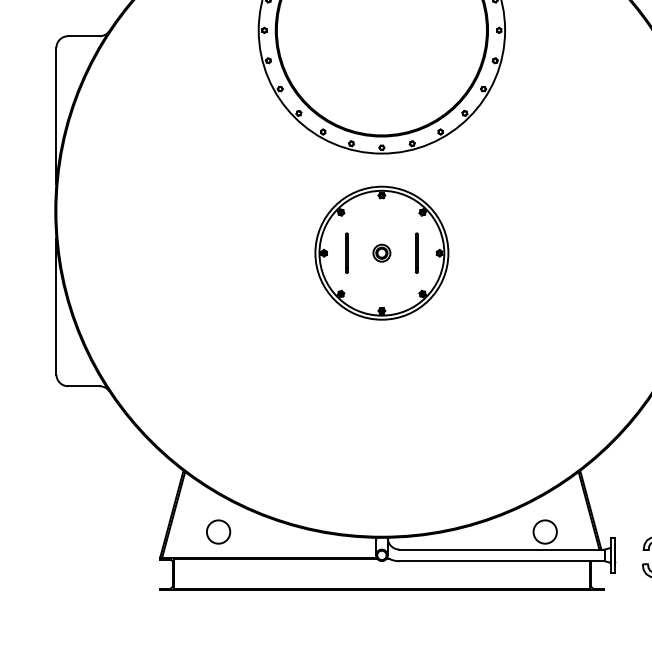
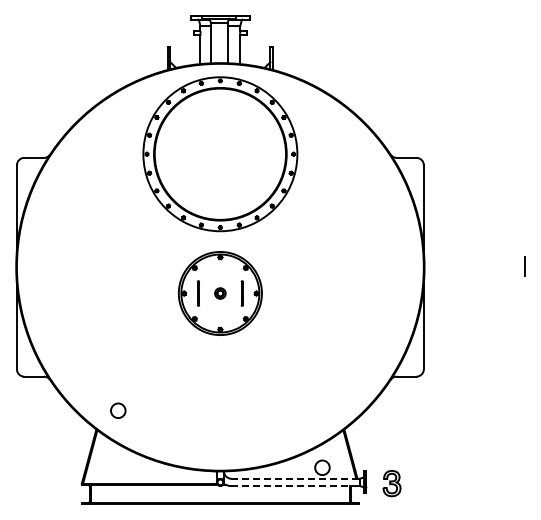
circle: (218, 531) -> (118, 410), moved
line: (502, 549) -> (295, 478), solid -> dashed
line: (502, 561) -> (295, 486), solid -> dashed

